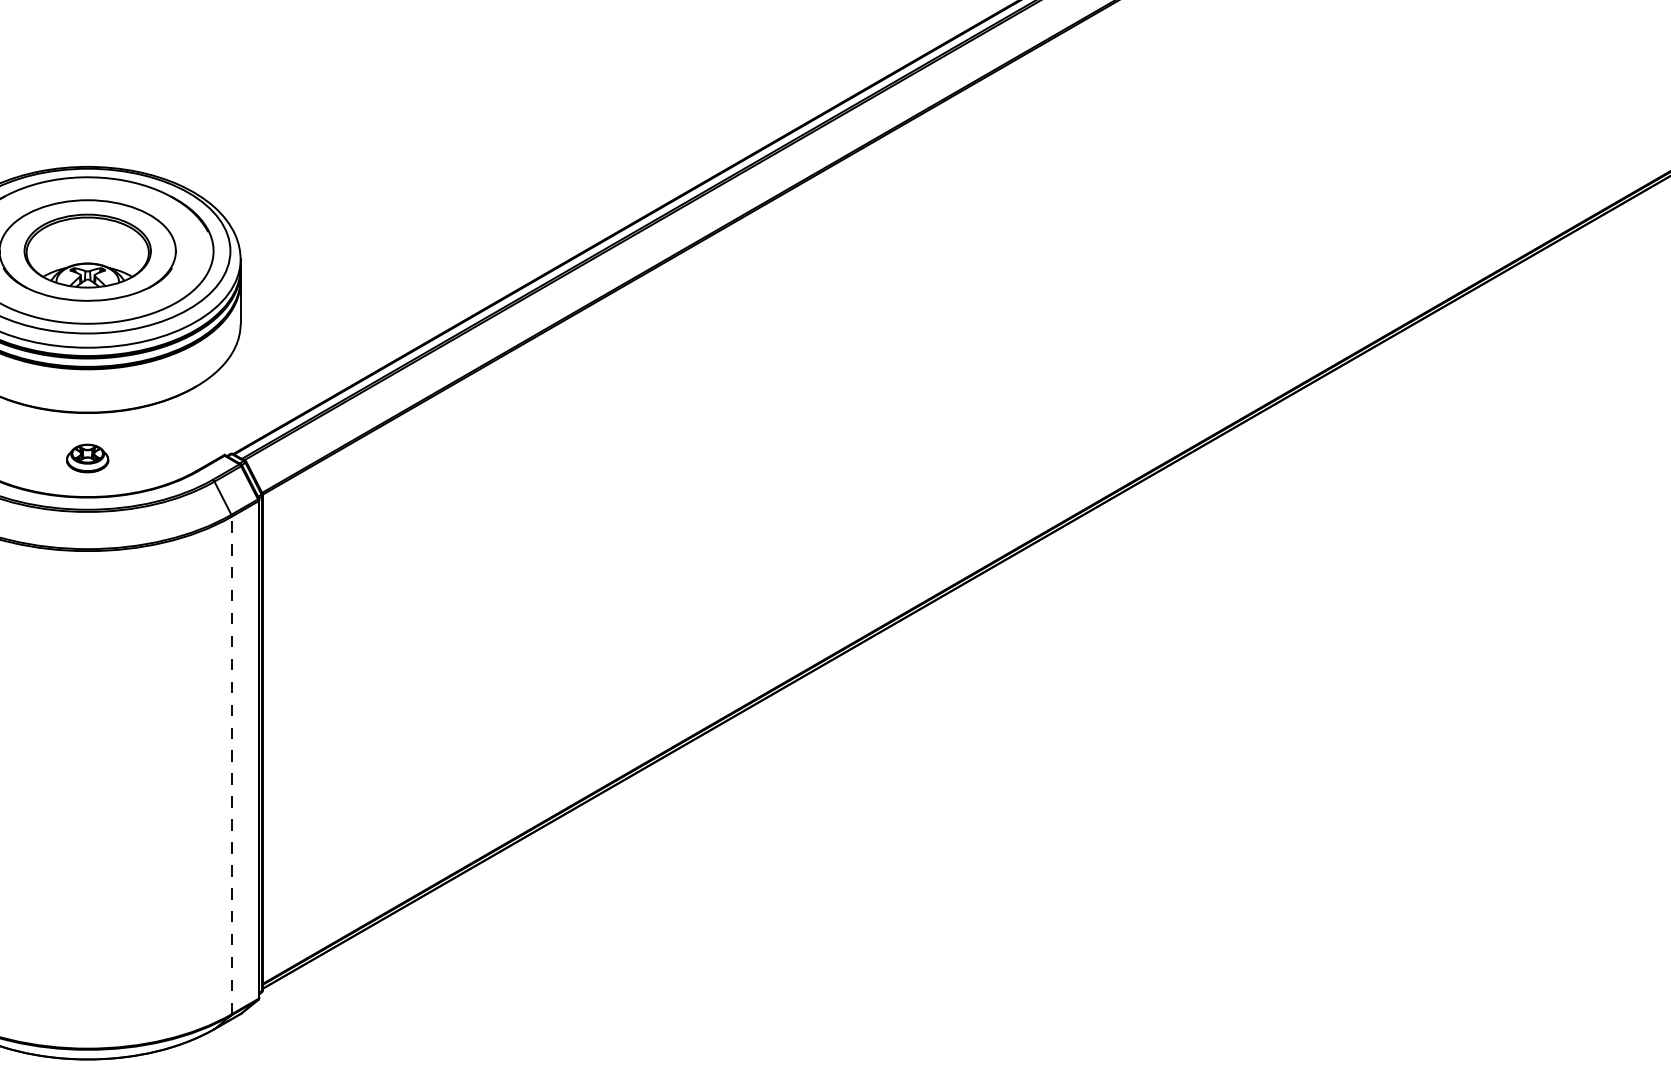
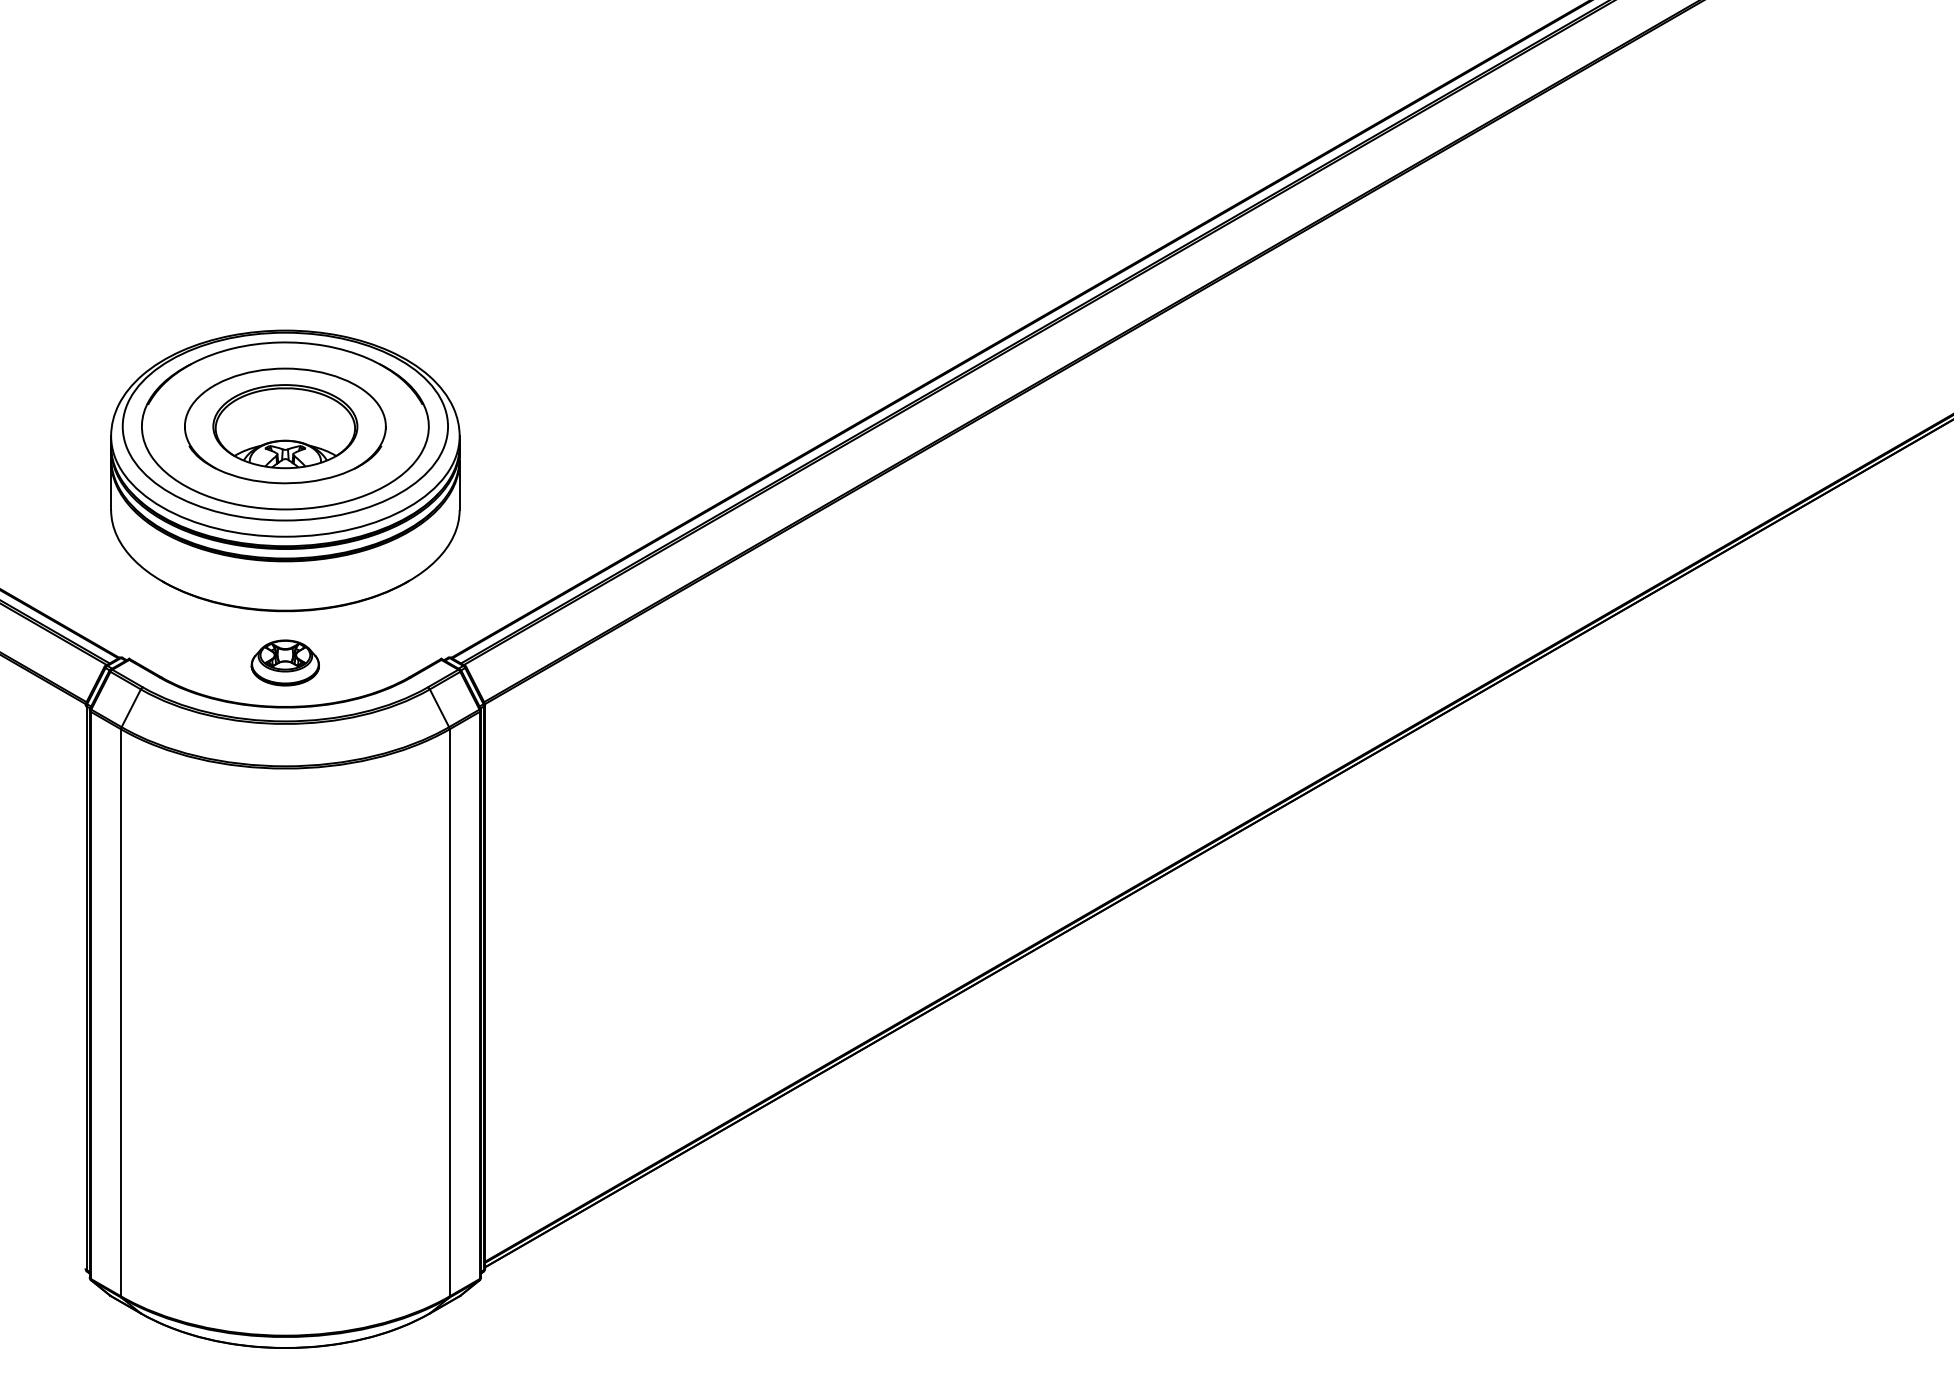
part: (86, 458) -> (284, 662), size x1.43
line: (231, 765) -> (449, 1012), dashed -> solid

